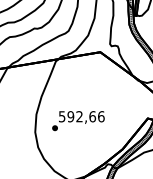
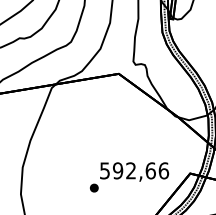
text: (78, 121) -> (129, 178), moved

